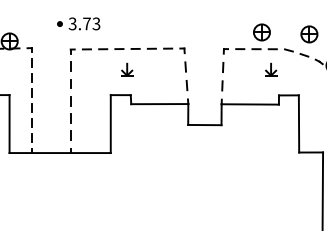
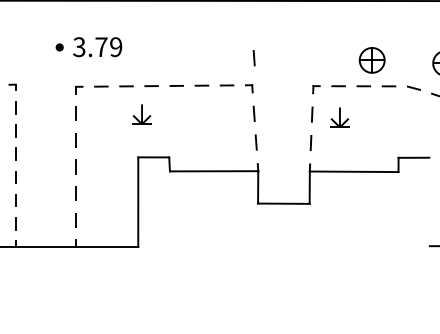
text: (96, 23) -> (116, 46), 3.73 -> 3.79
line: (185, 30) -> (253, 57), added
part: (127, 69) -> (142, 114), moved
part: (271, 69) -> (340, 117), moved
line: (298, 123) -> (428, 201), removed

